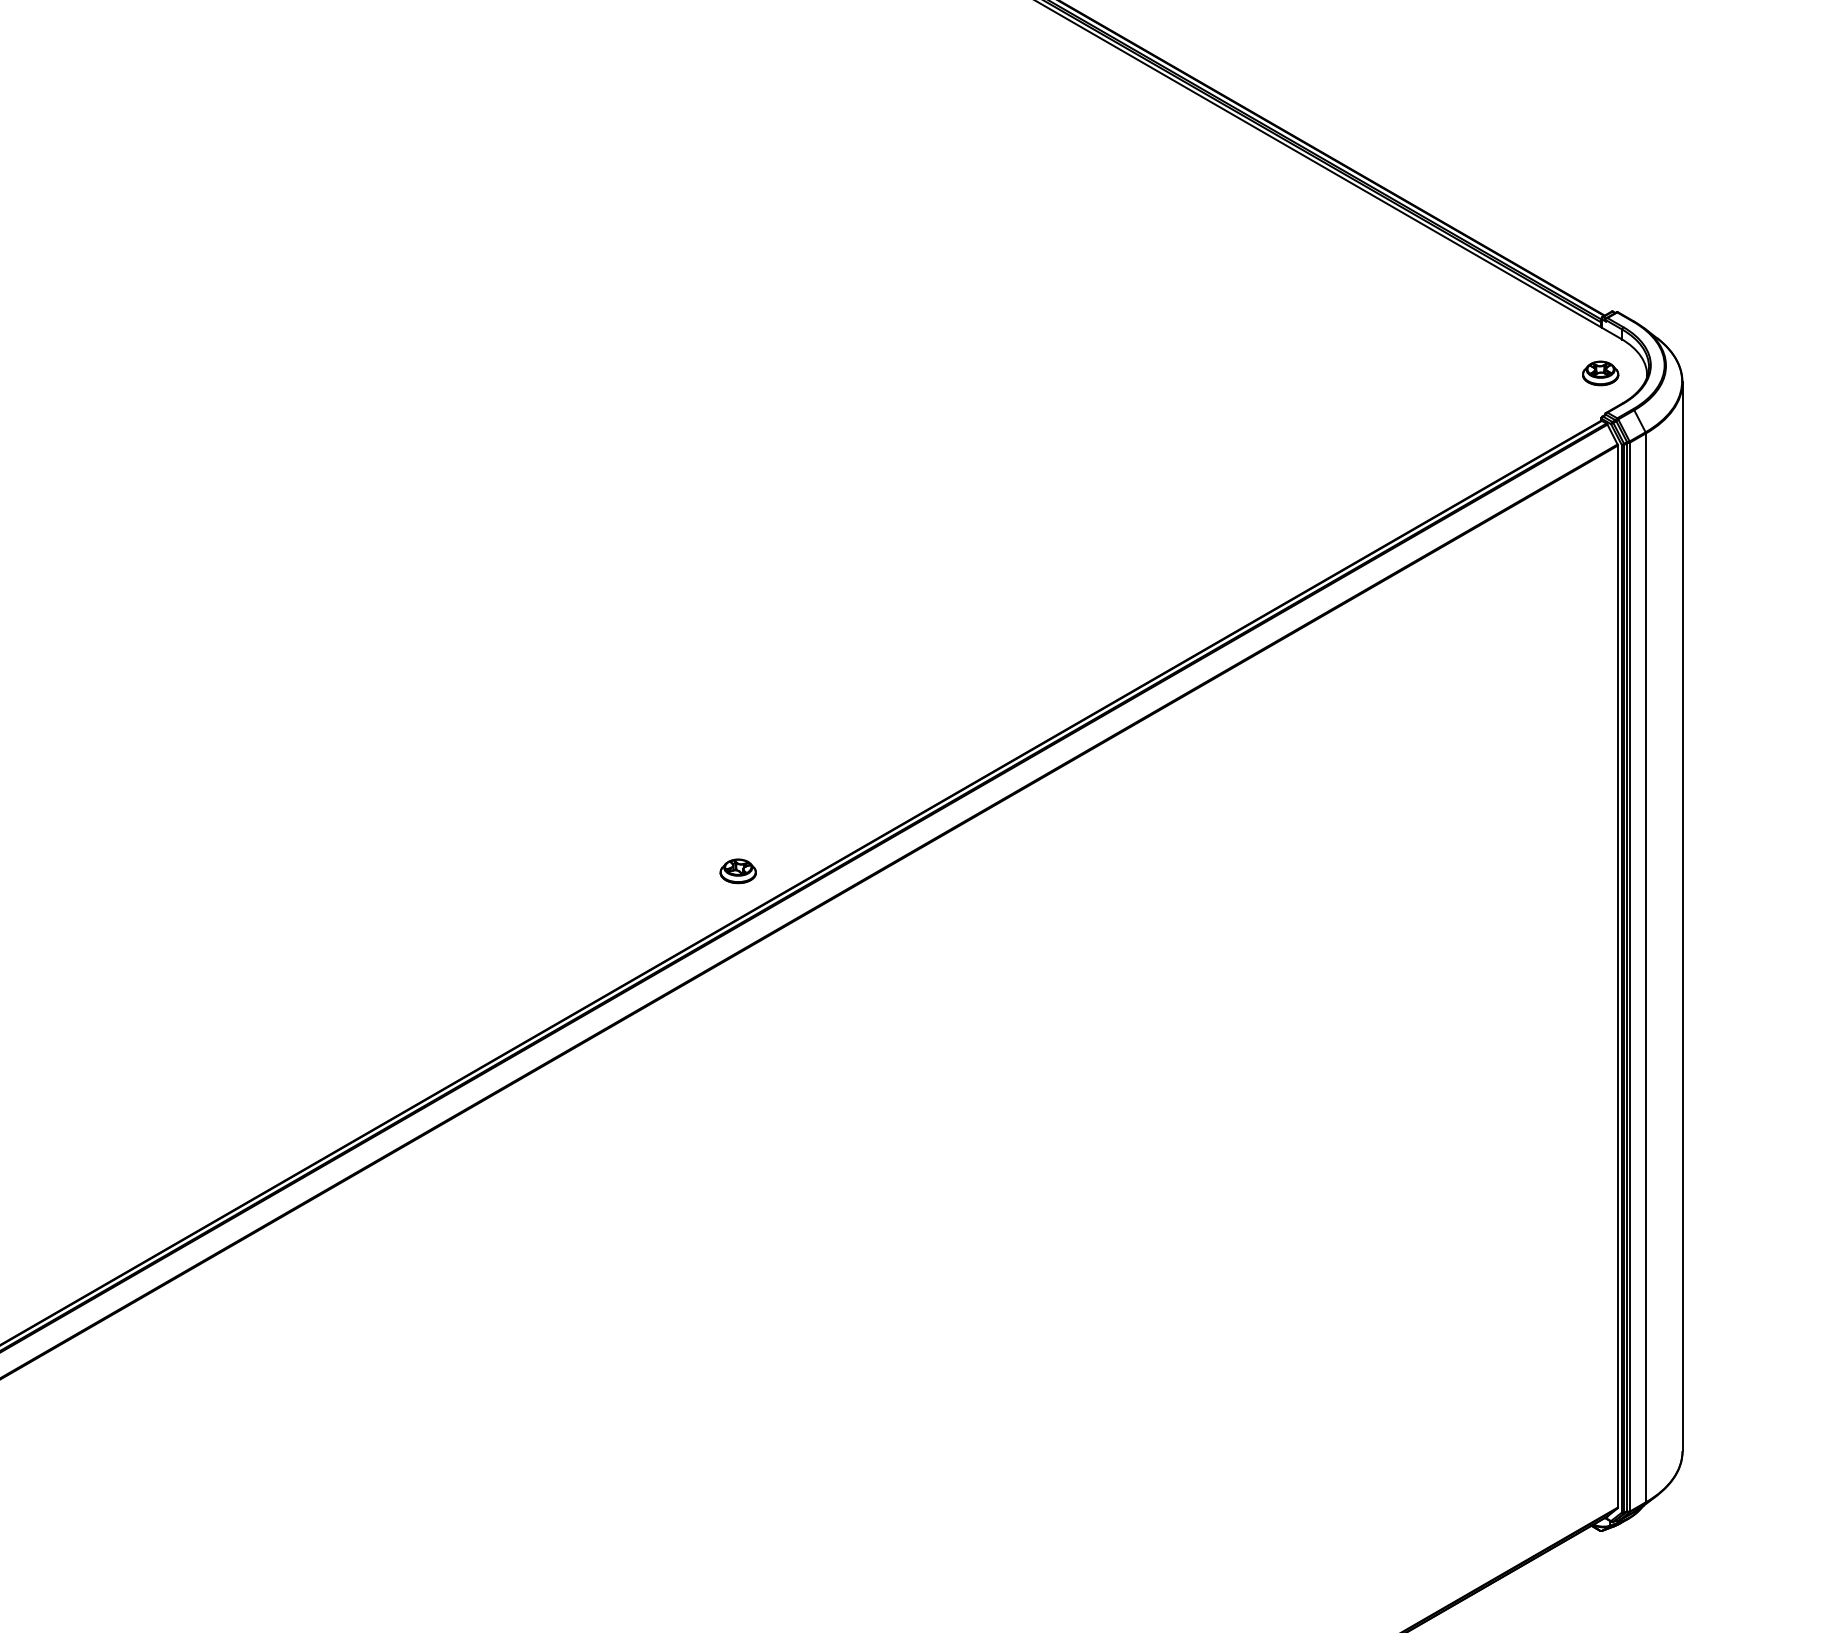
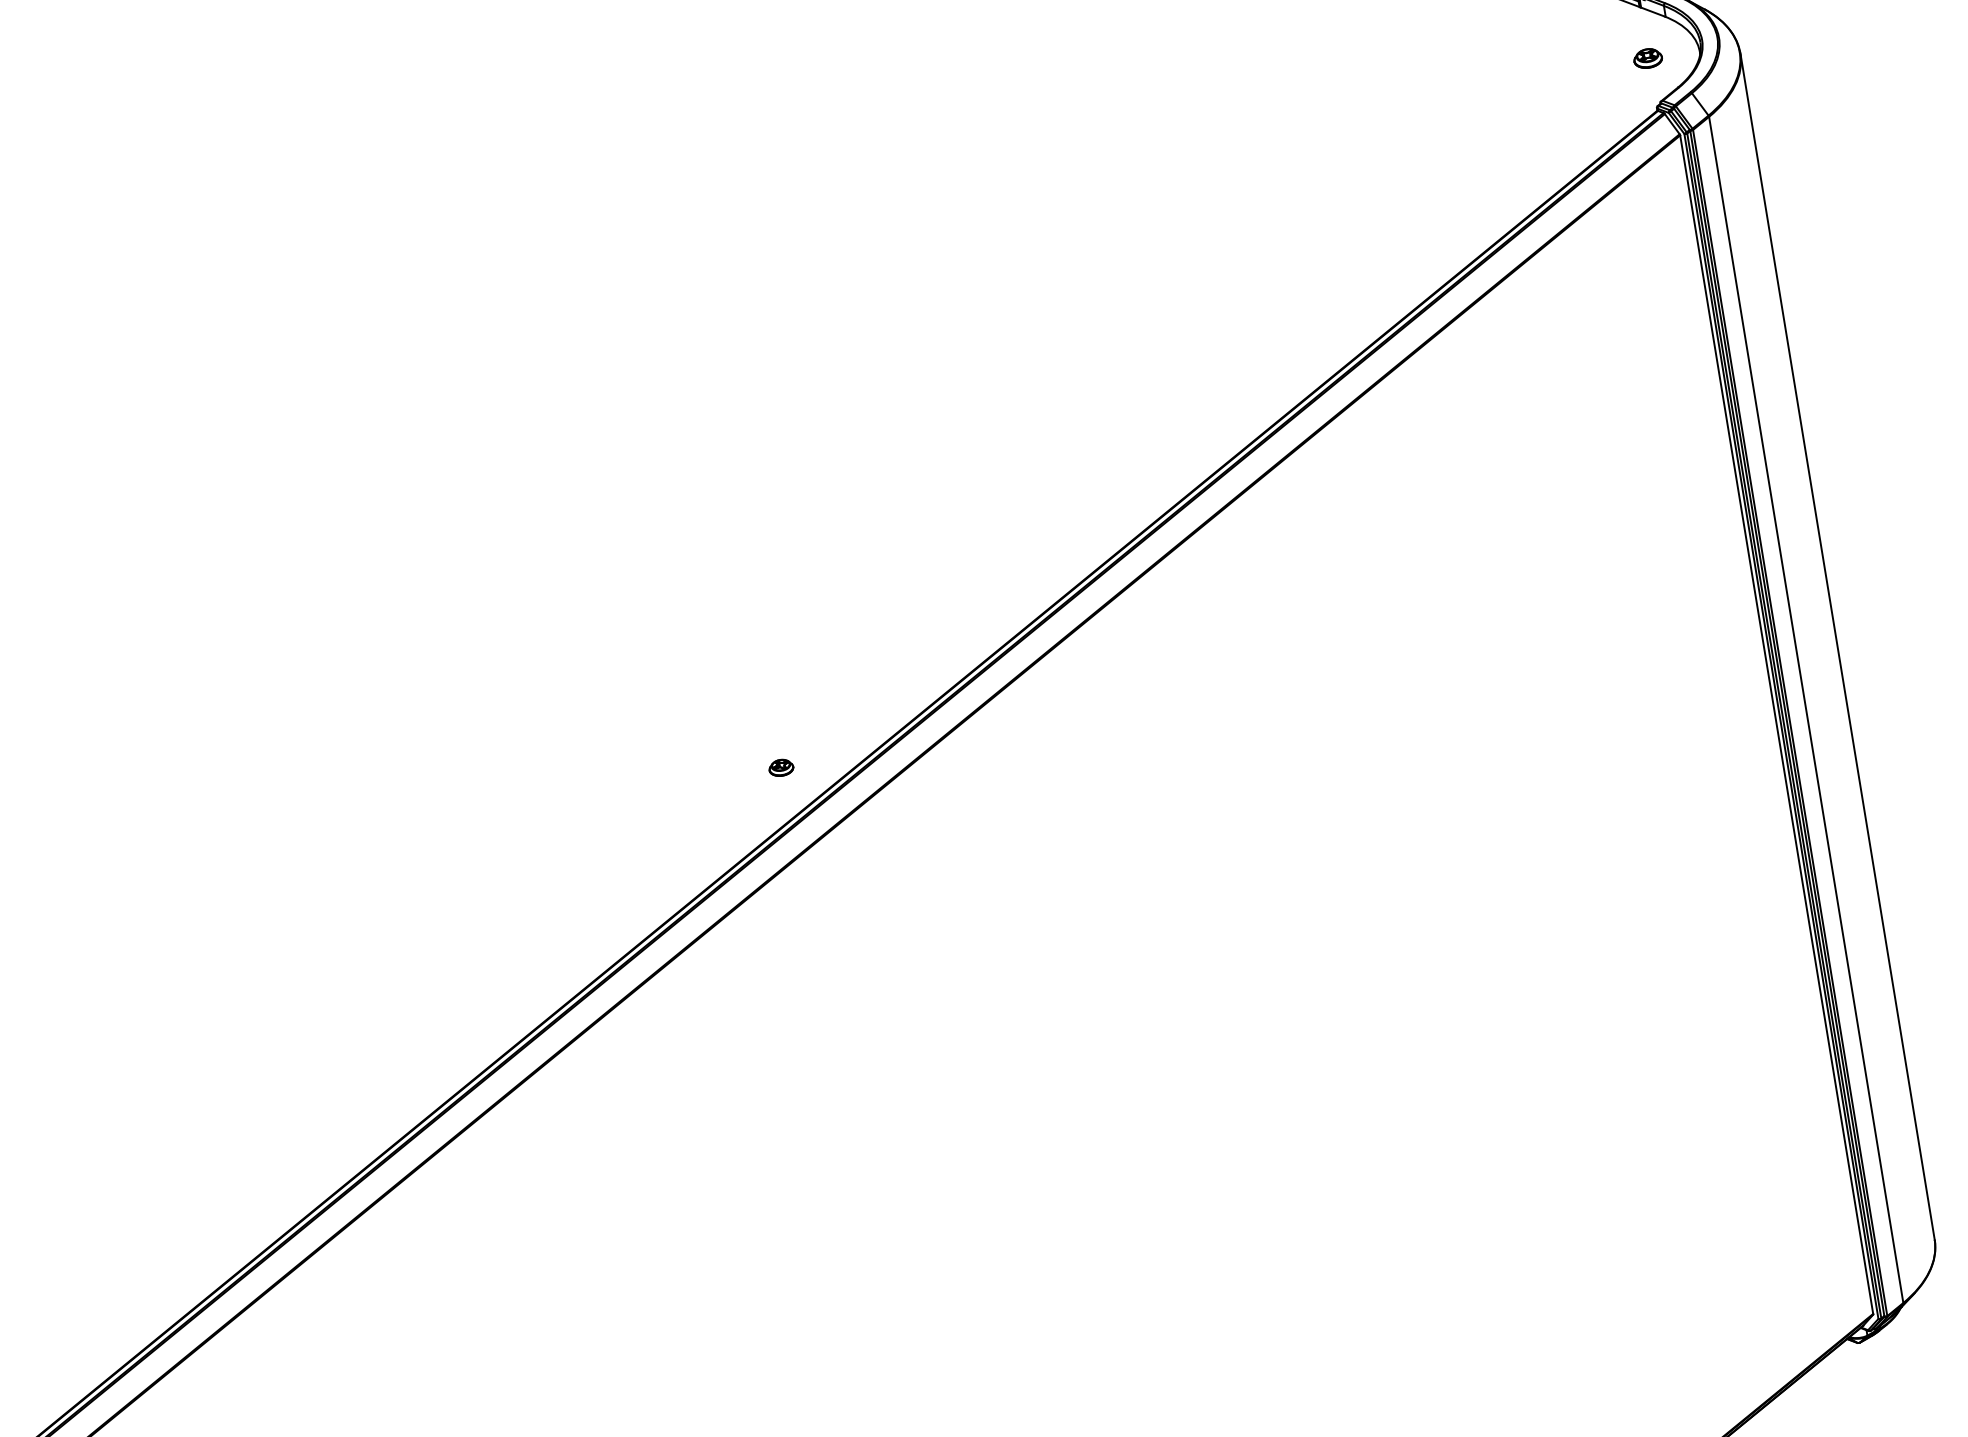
part: (1600, 373) -> (1647, 58), size x0.7
part: (737, 871) -> (780, 768), size x0.6

